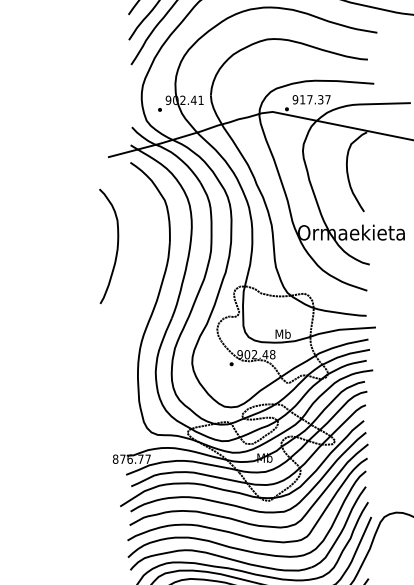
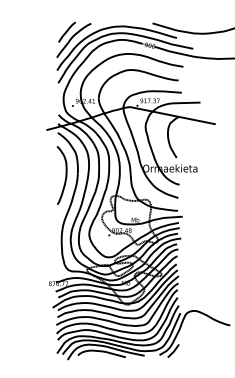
curve: (115, 246) -> (65, 175), moved

